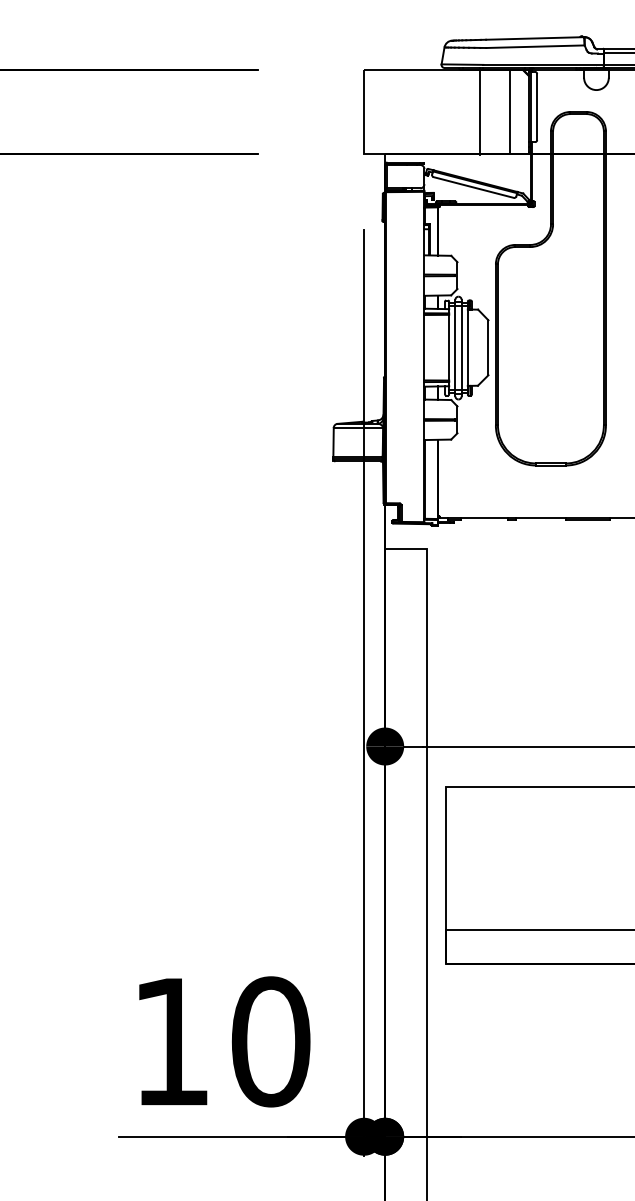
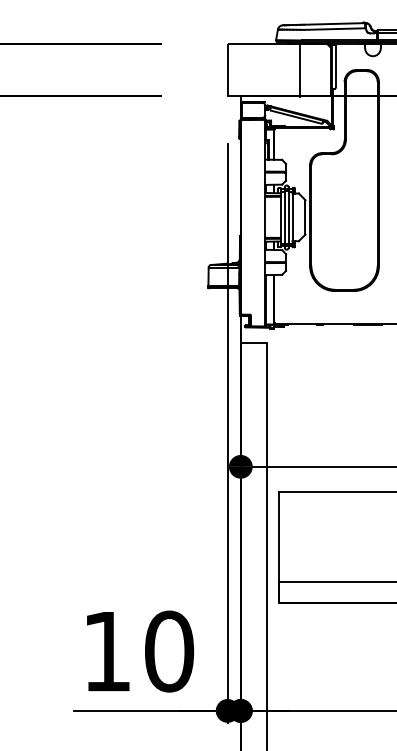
line: (509, 111) -> (318, 69), removed

